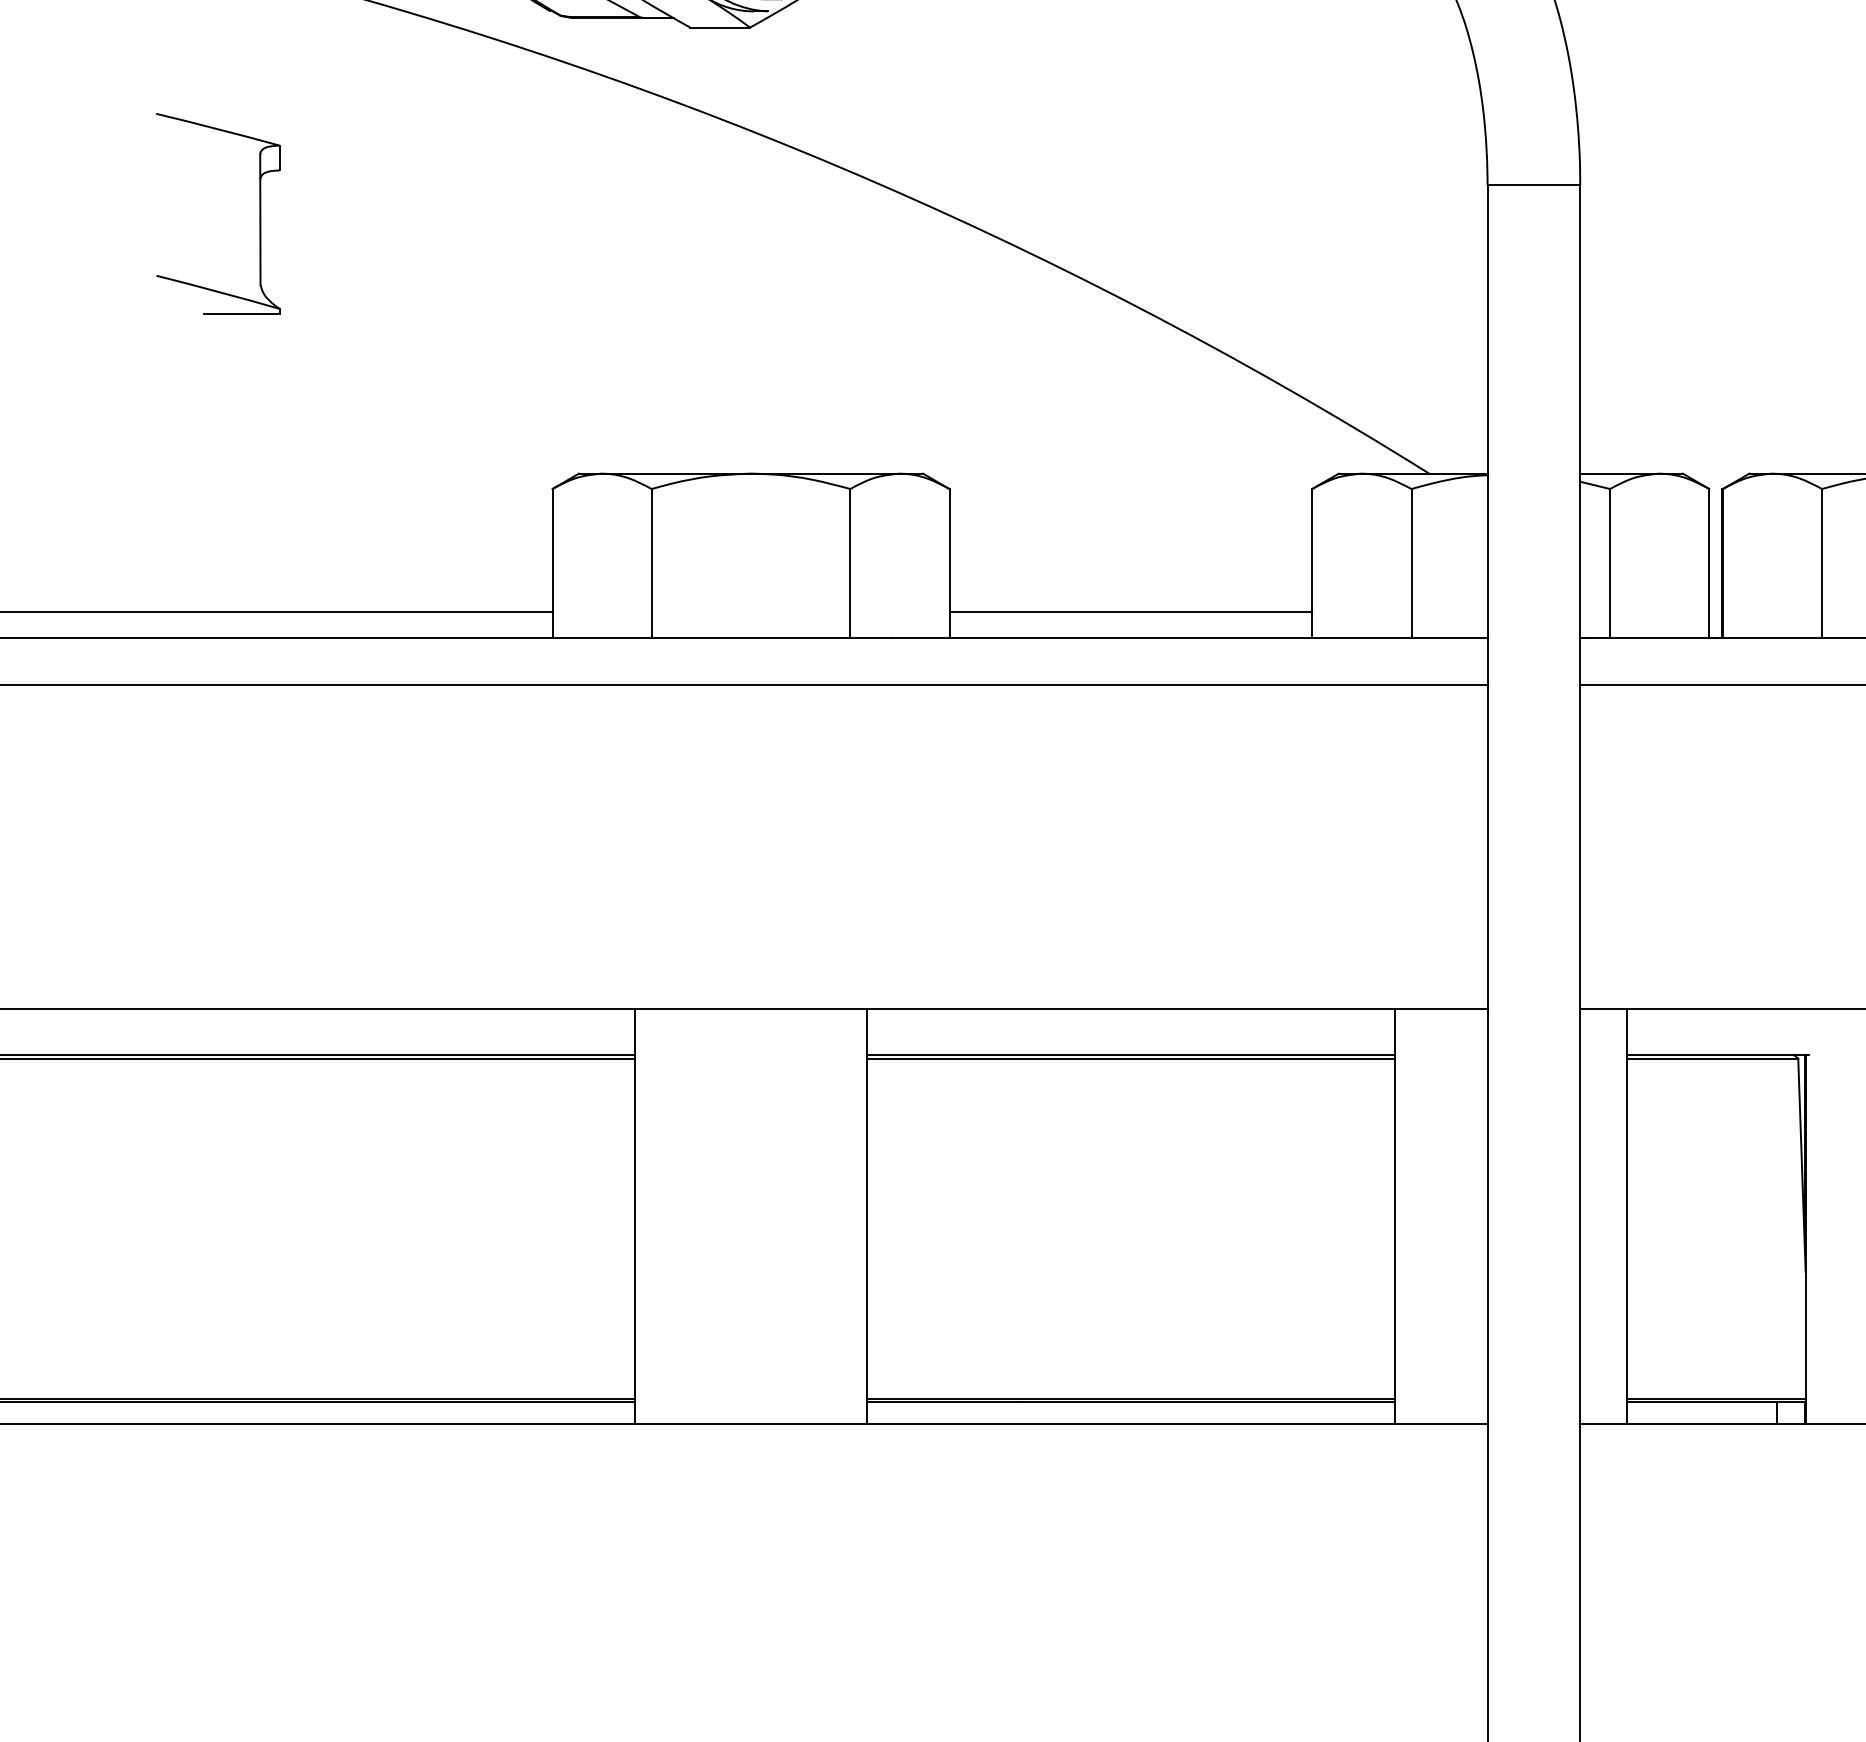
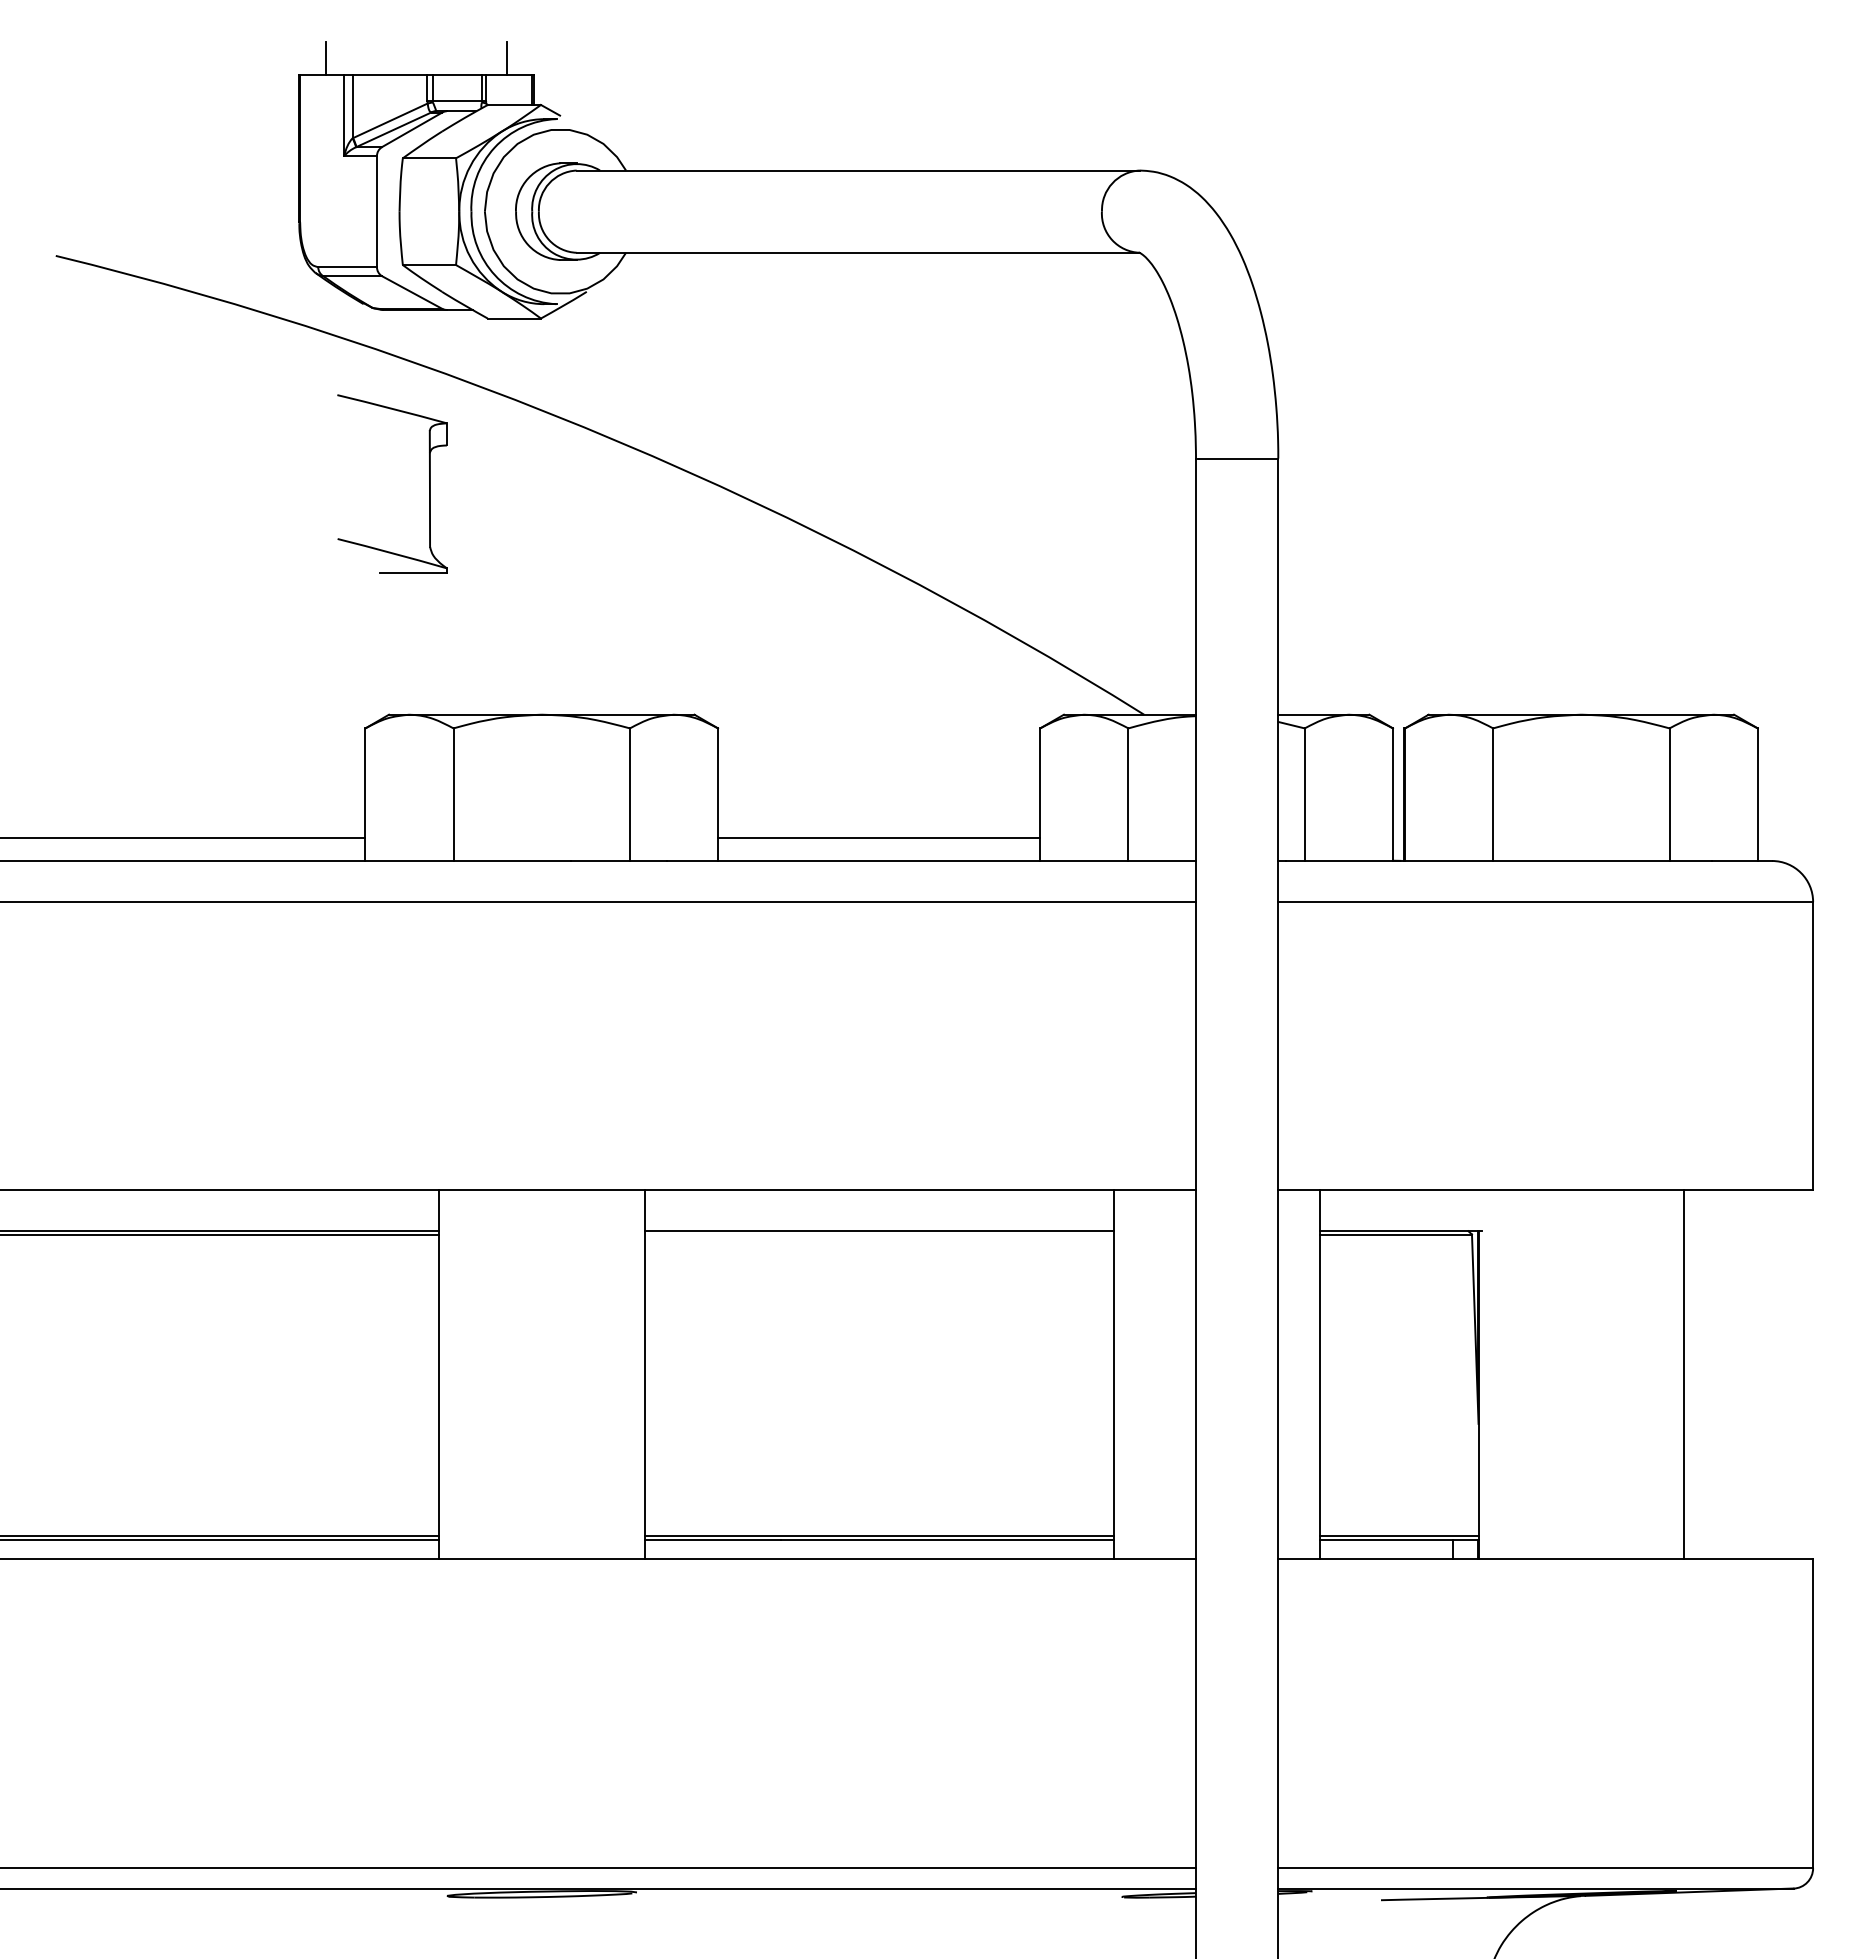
part: (259, 213) -> (429, 483), moved
line: (1130, 1058) -> (878, 1234), removed

